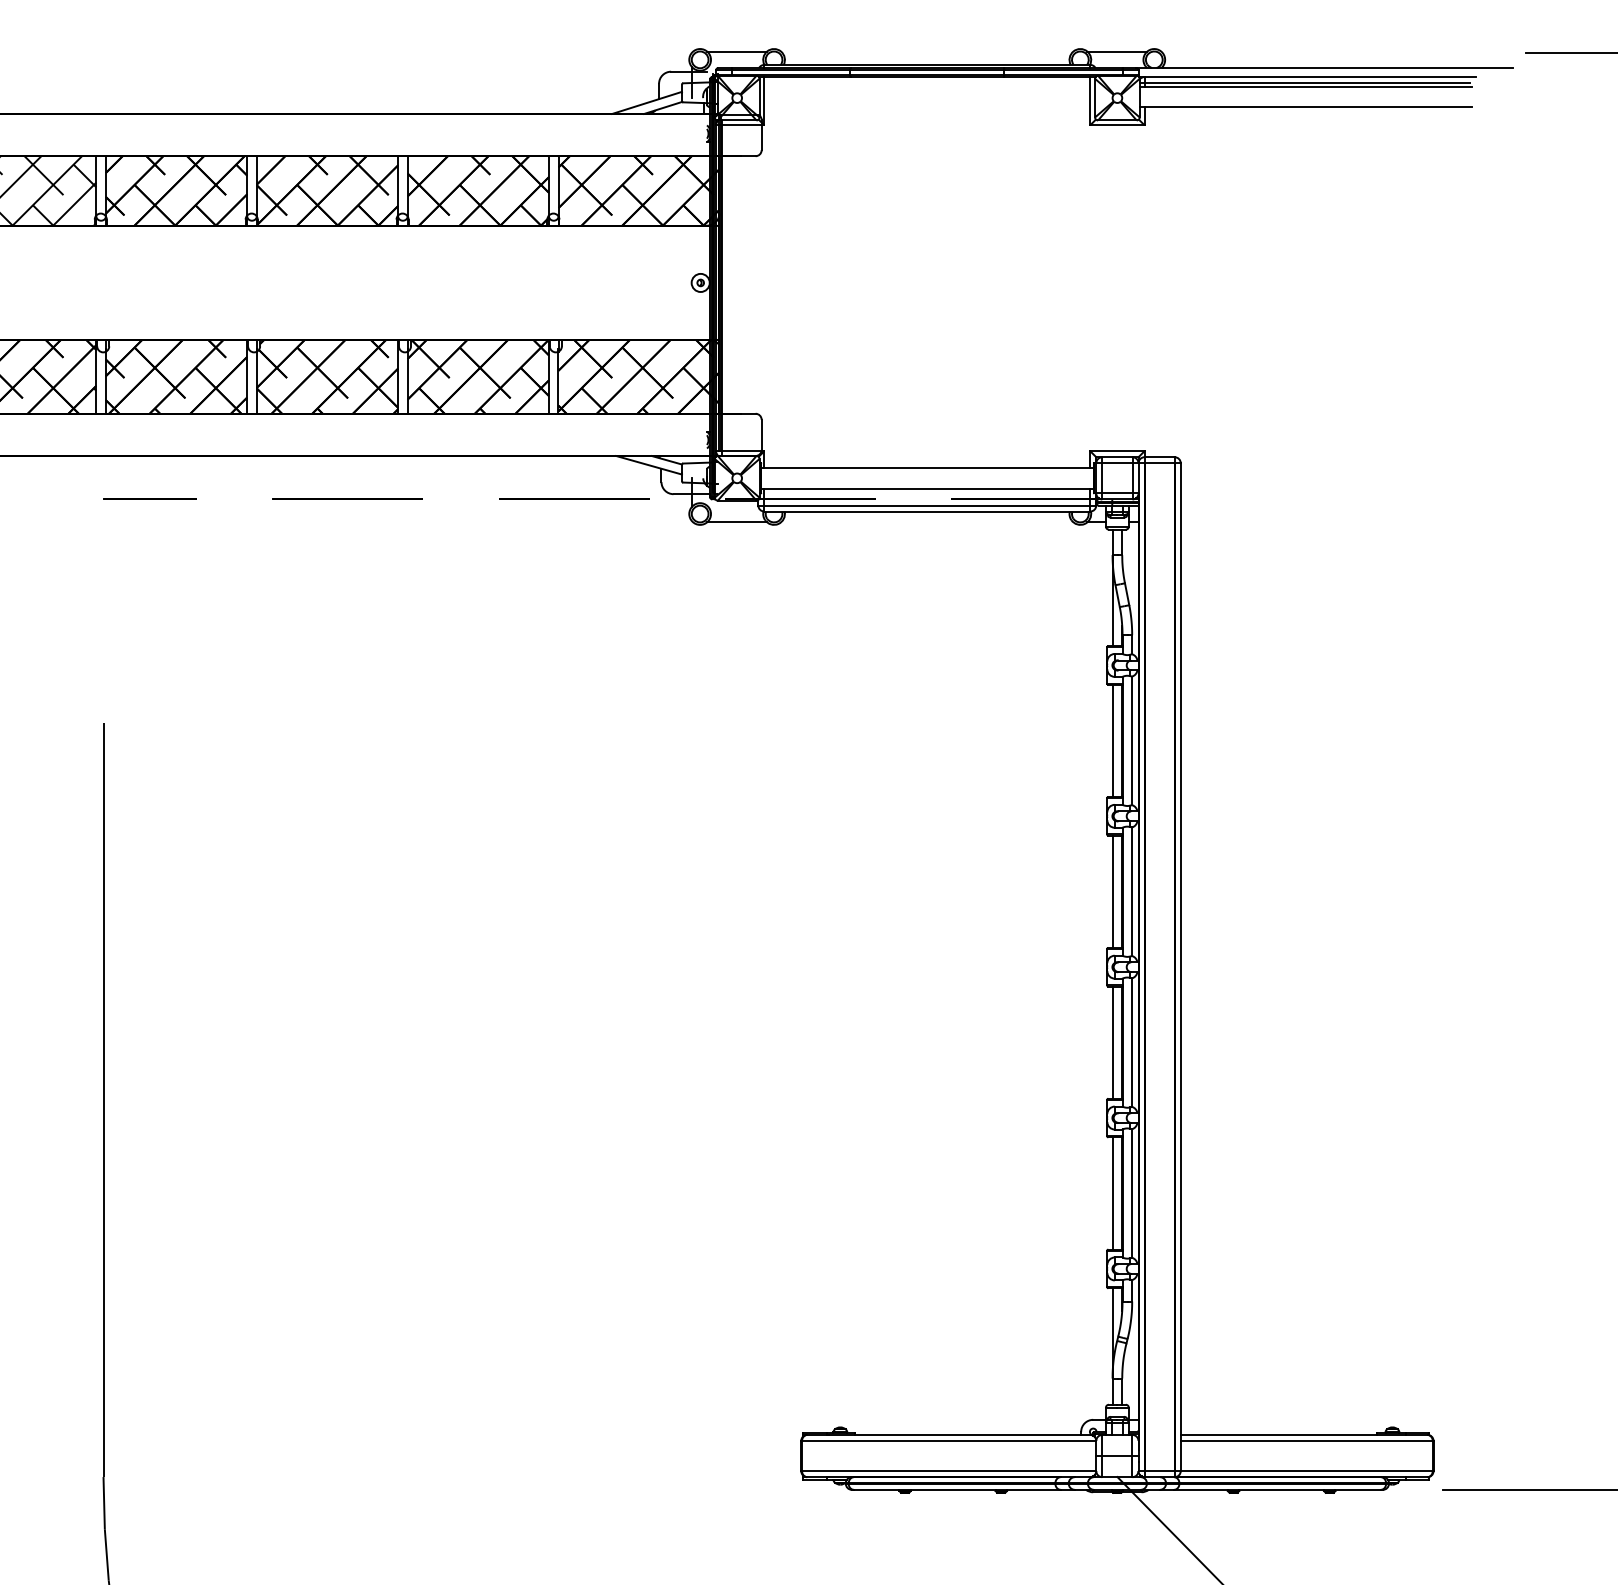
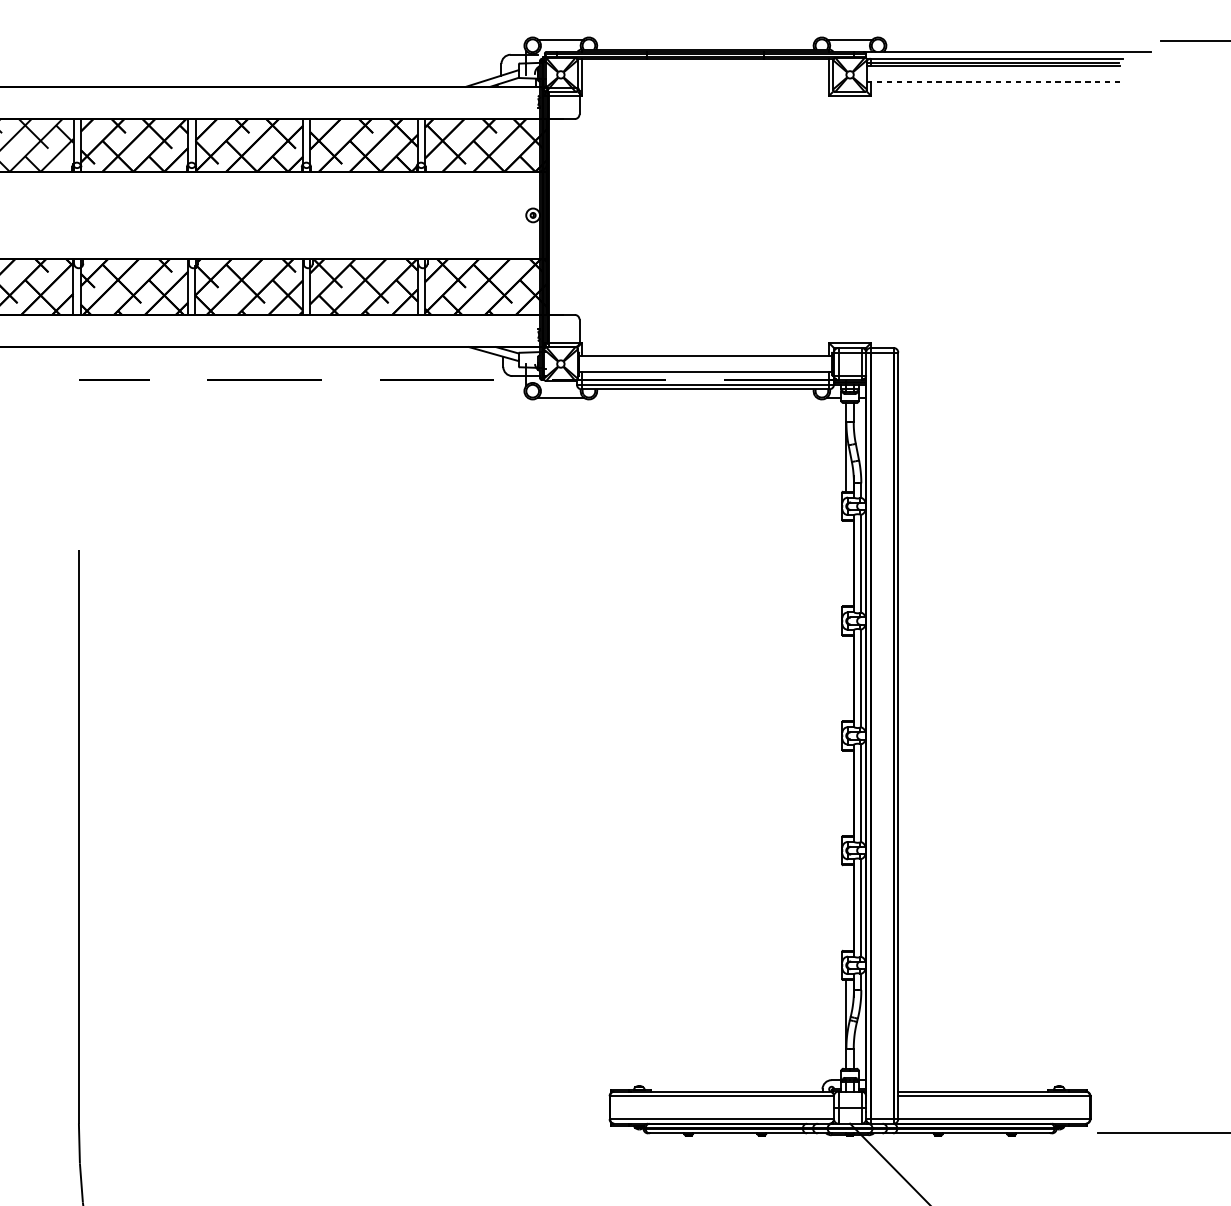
line: (1305, 107) -> (993, 81), solid -> dashed
line: (1112, 740) -> (846, 563), removed
line: (1112, 891) -> (846, 678), removed
line: (1112, 1042) -> (846, 793), removed
line: (1112, 1193) -> (846, 908), removed

